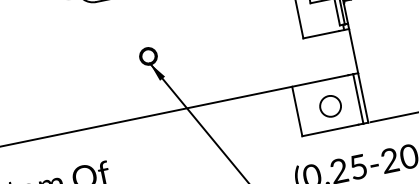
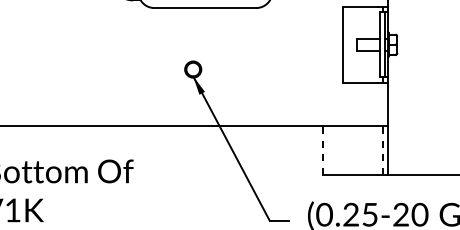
line: (358, 97) -> (383, 149), solid -> dashed
circle: (330, 105) -> (355, 151), removed
line: (297, 110) -> (323, 149), solid -> dashed

